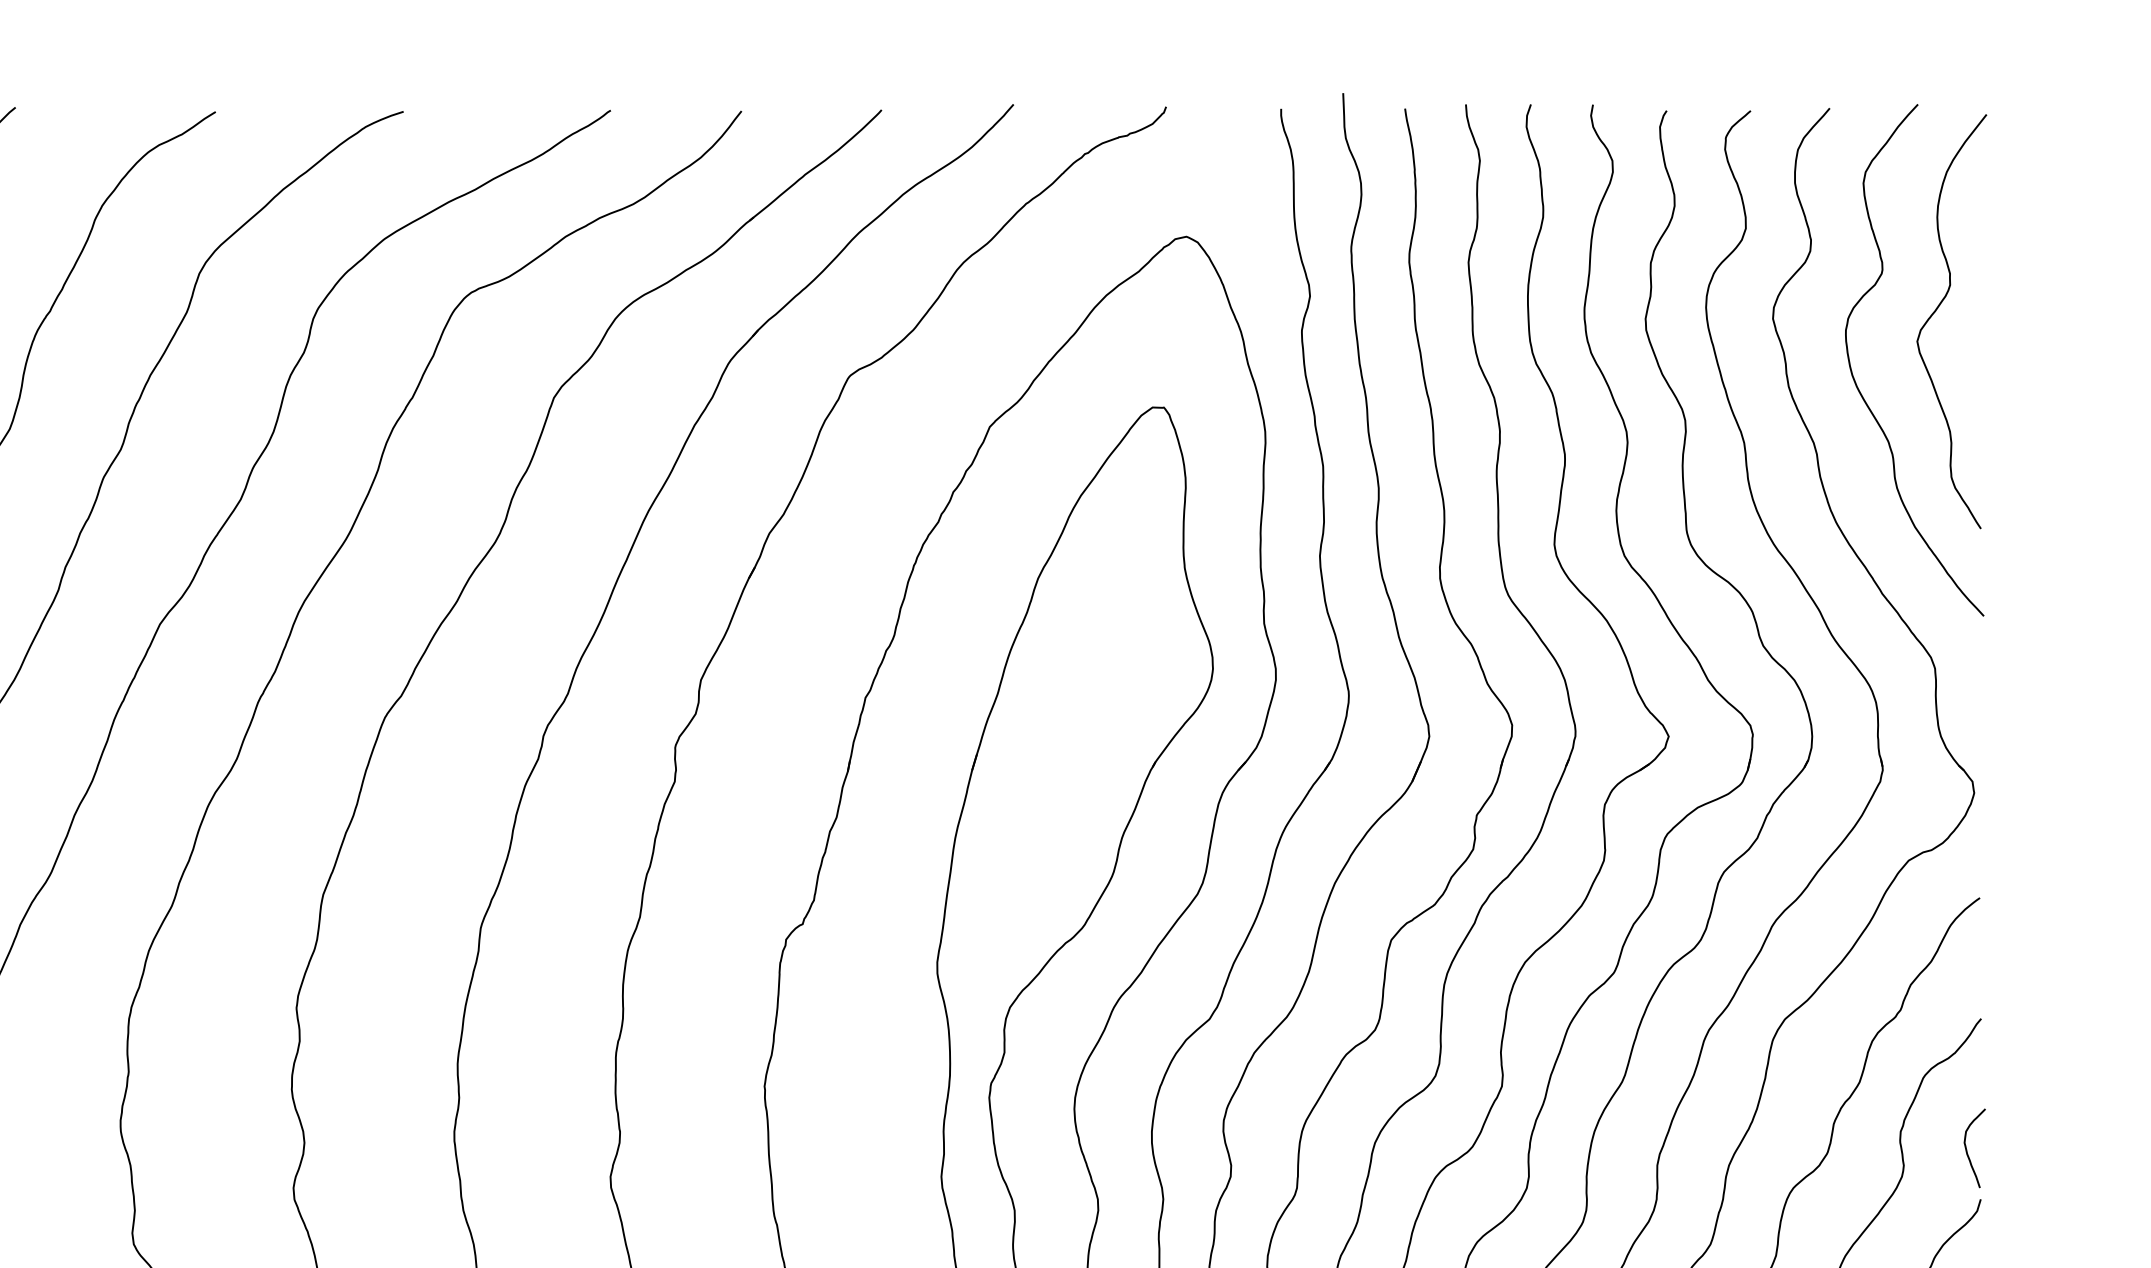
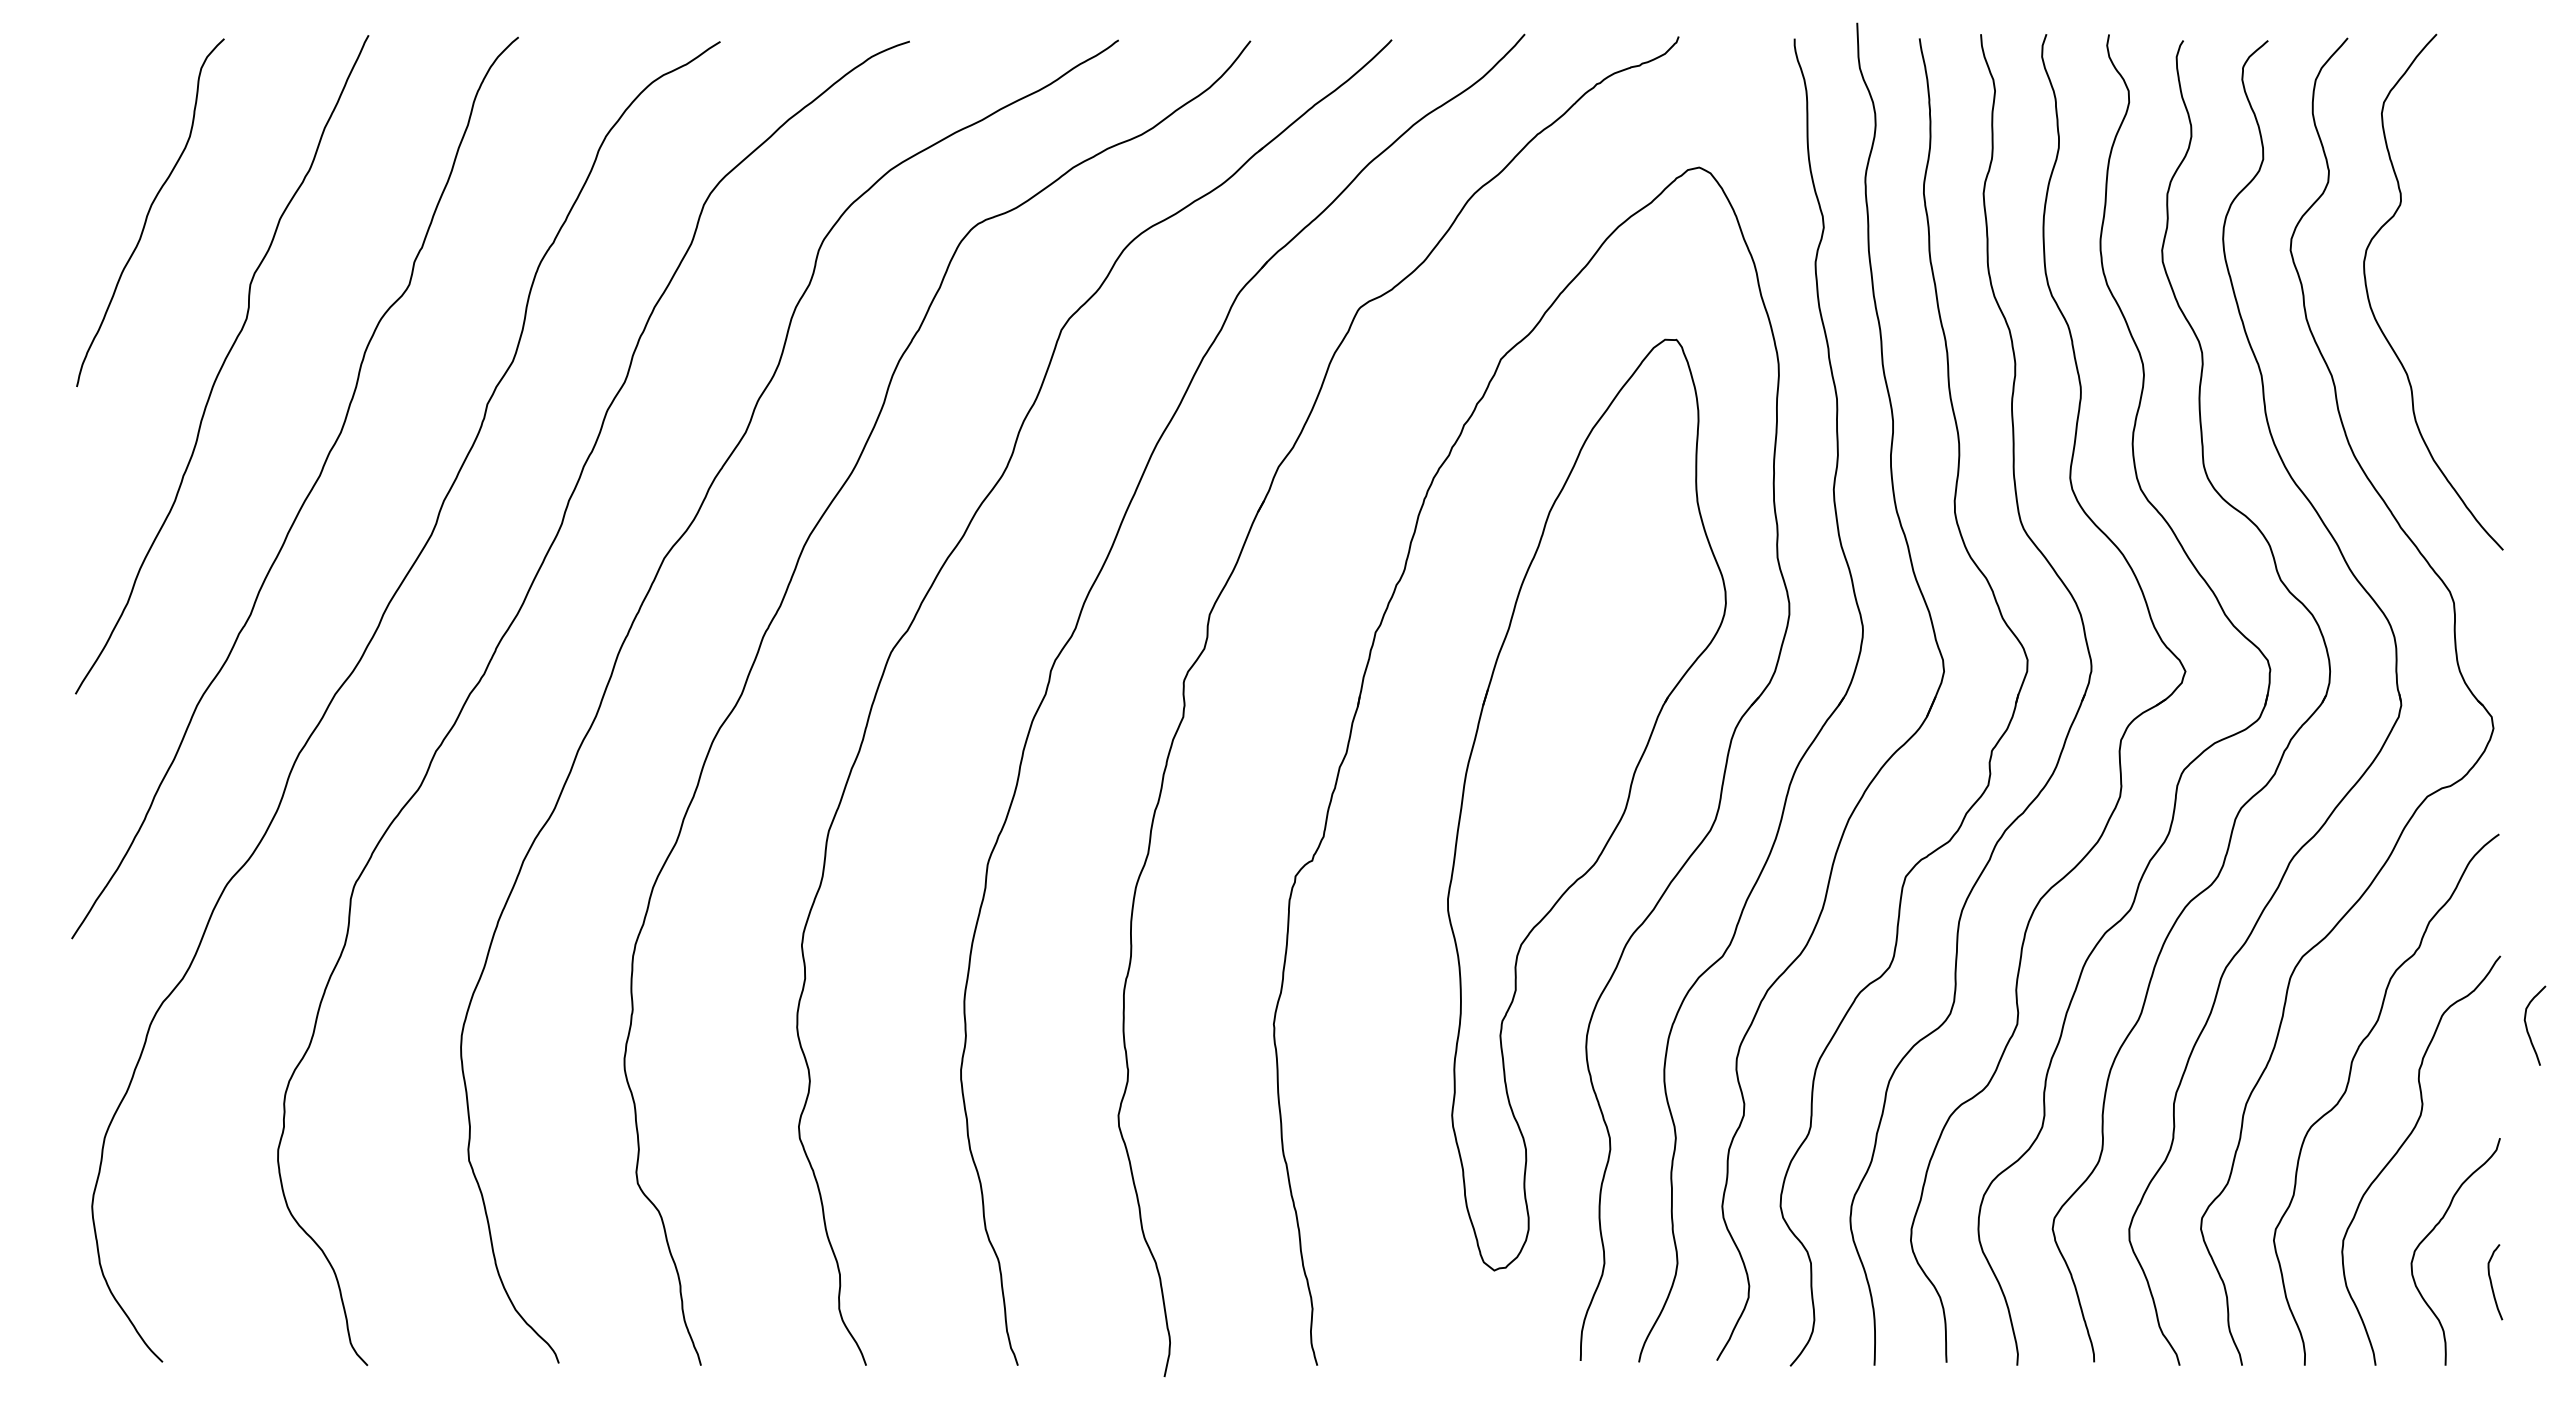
curve: (1937, 310) -> (2456, 241), removed
curve: (1967, 1149) -> (2527, 1026), moved

